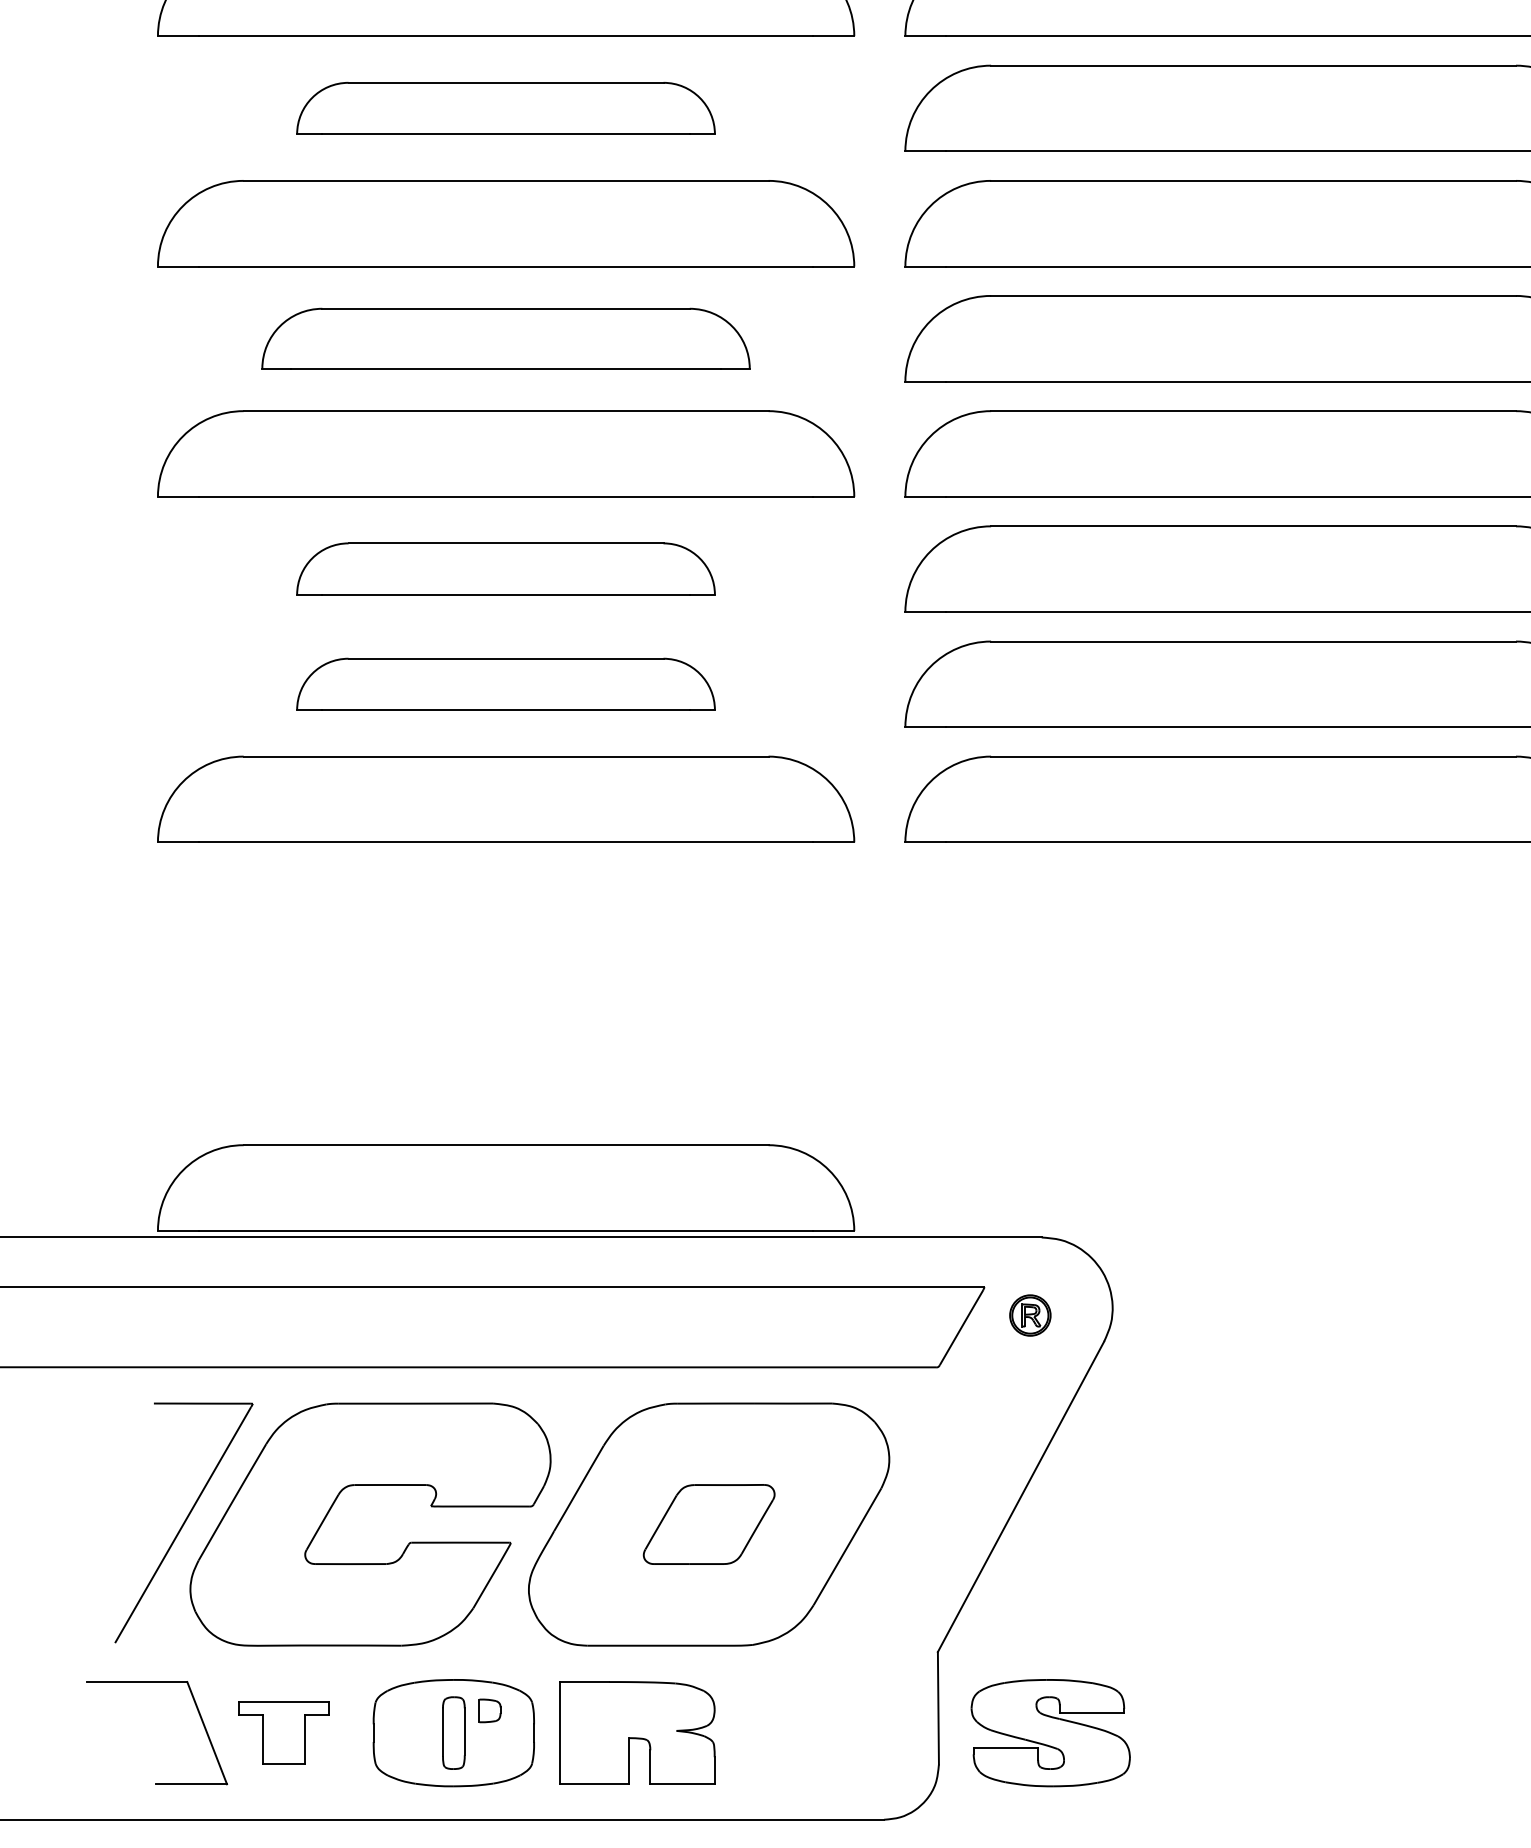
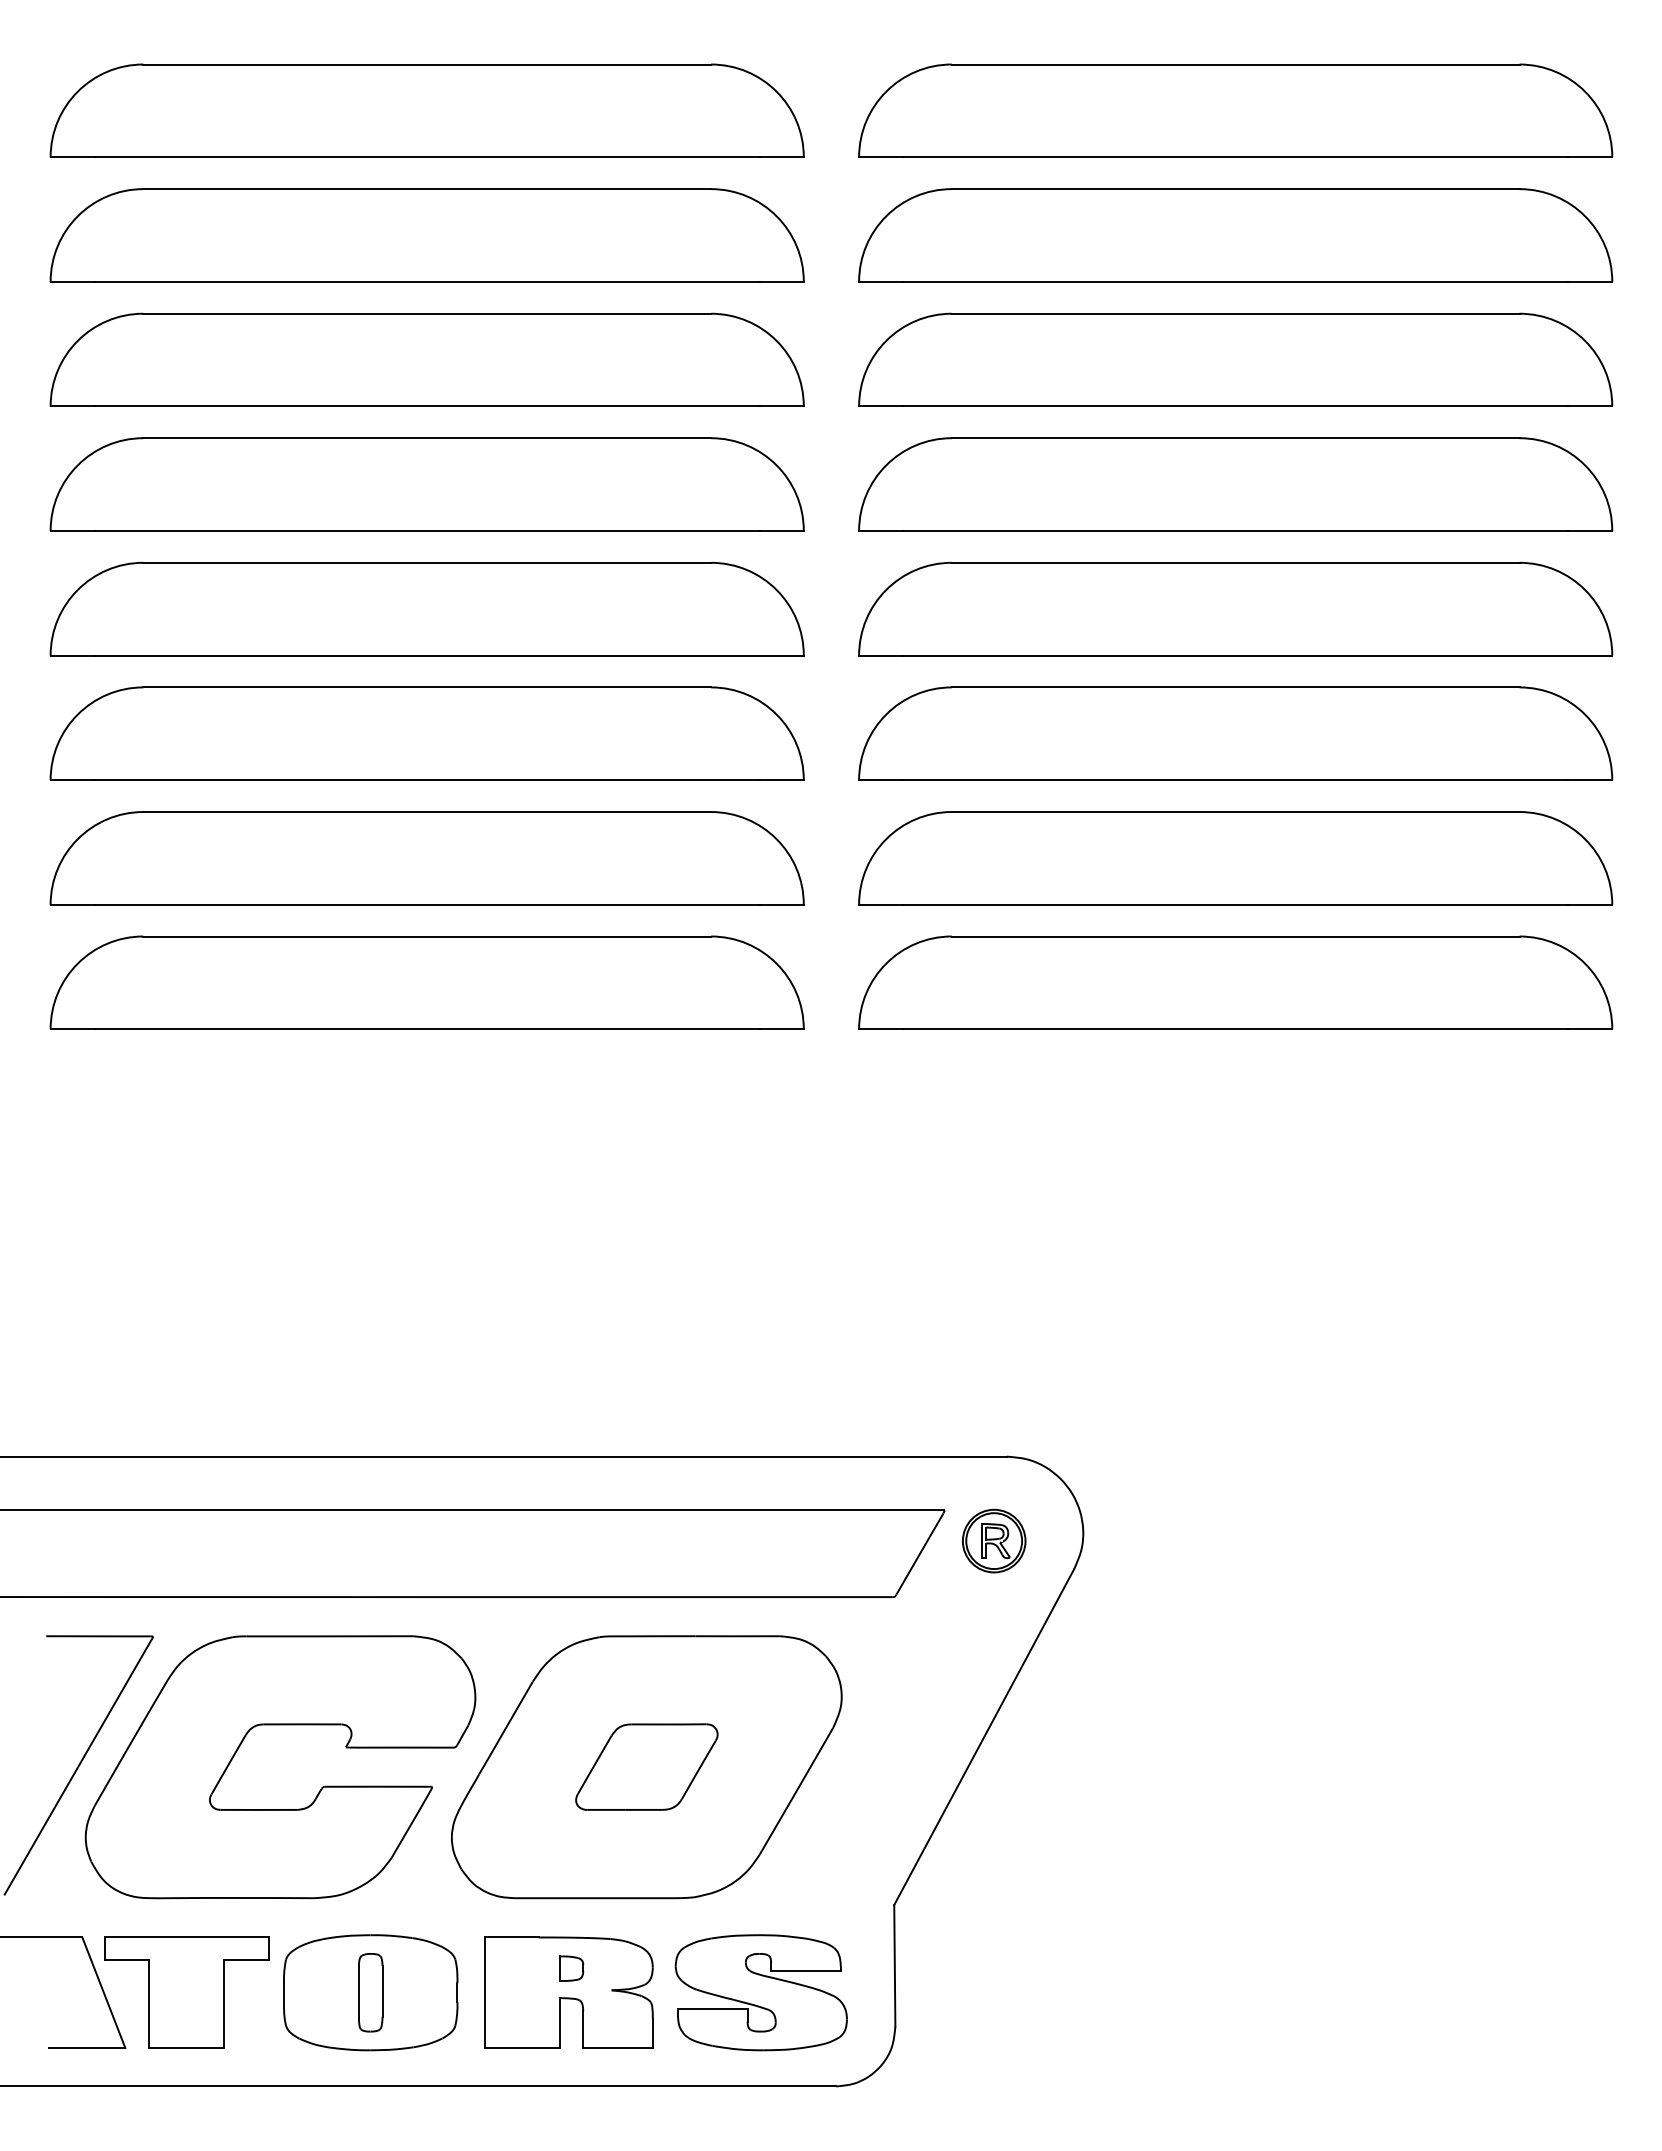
part: (505, 108) -> (426, 235), size x1.67
part: (505, 338) -> (426, 484), size x1.43
part: (505, 568) -> (426, 733), size x1.67
part: (505, 684) -> (426, 858), size x1.67
part: (505, 1187) -> (426, 1402), removed
part: (1030, 1315) -> (994, 1540), size x1.43
part: (489, 1710) -> (571, 1968), moved
part: (283, 1732) -> (186, 1992), size x1.67
part: (1049, 1732) -> (760, 1992), moved

